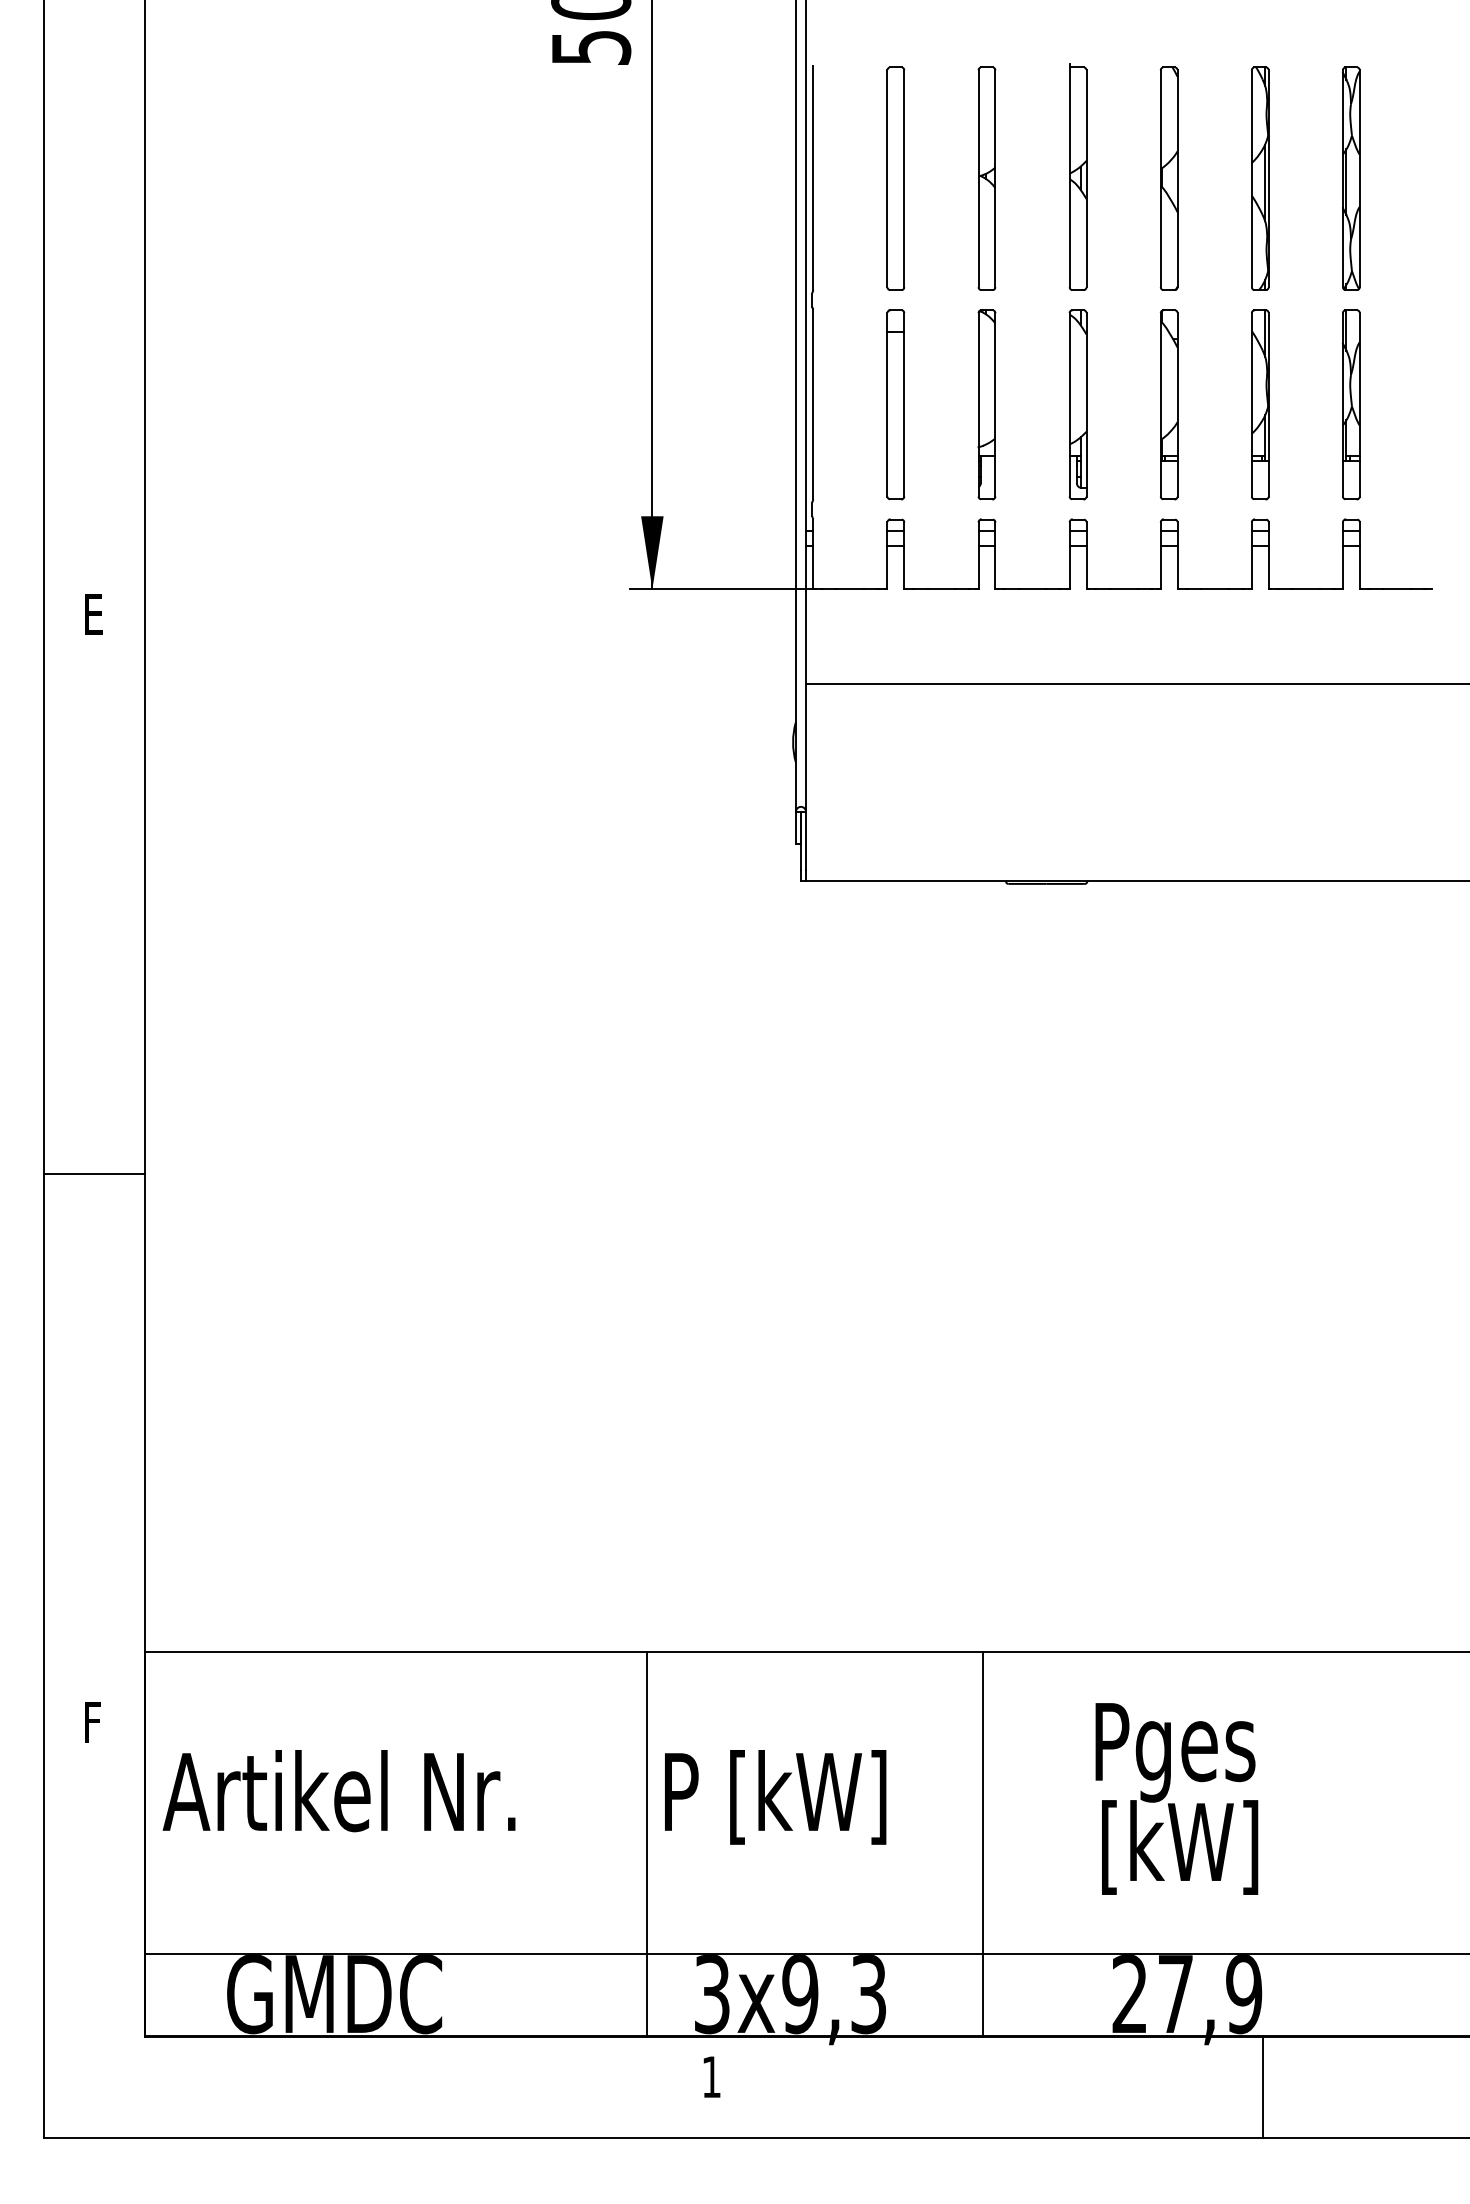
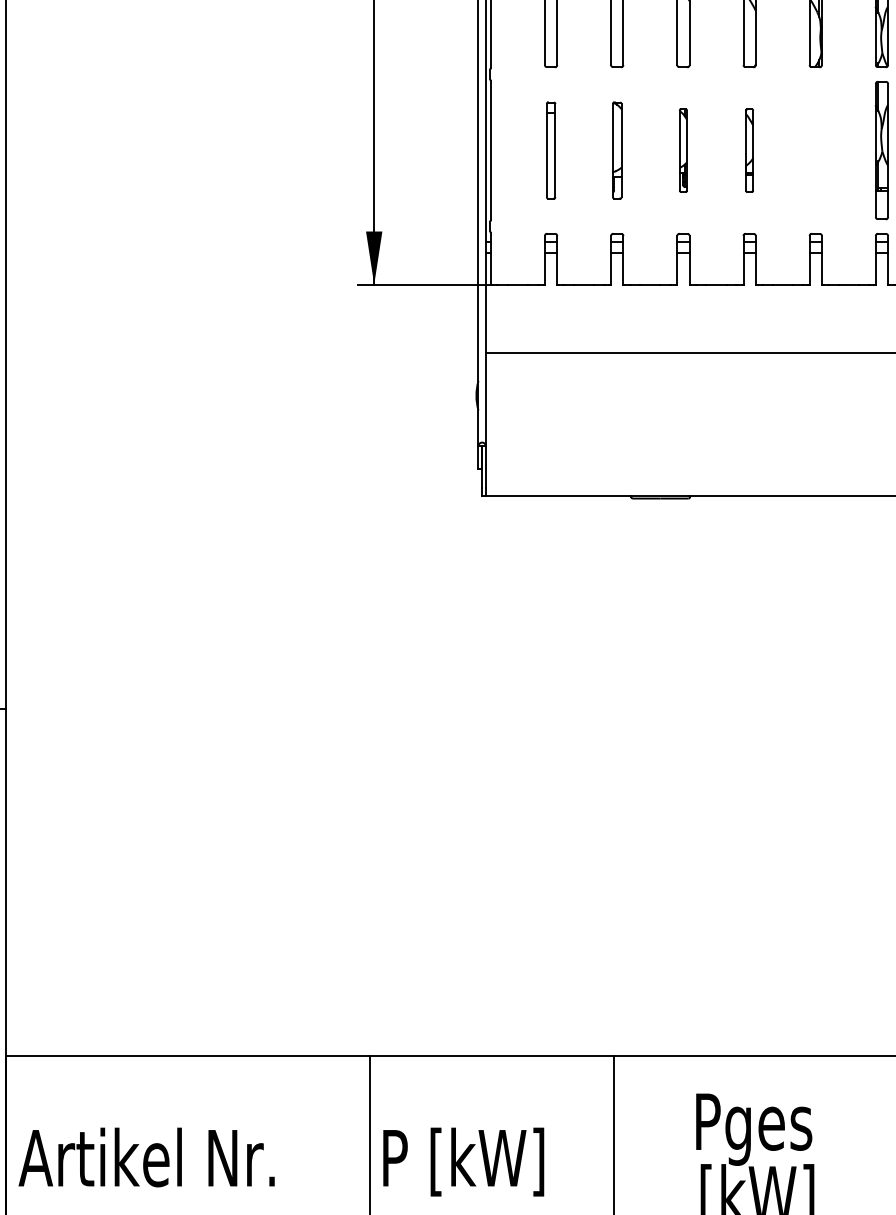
part: (895, 404) -> (550, 150), size x0.7
part: (986, 404) -> (616, 150), size x0.7
part: (1077, 404) -> (683, 150), size x0.6
part: (1168, 404) -> (749, 150), size x0.6
part: (1260, 404) -> (815, 150), removed

